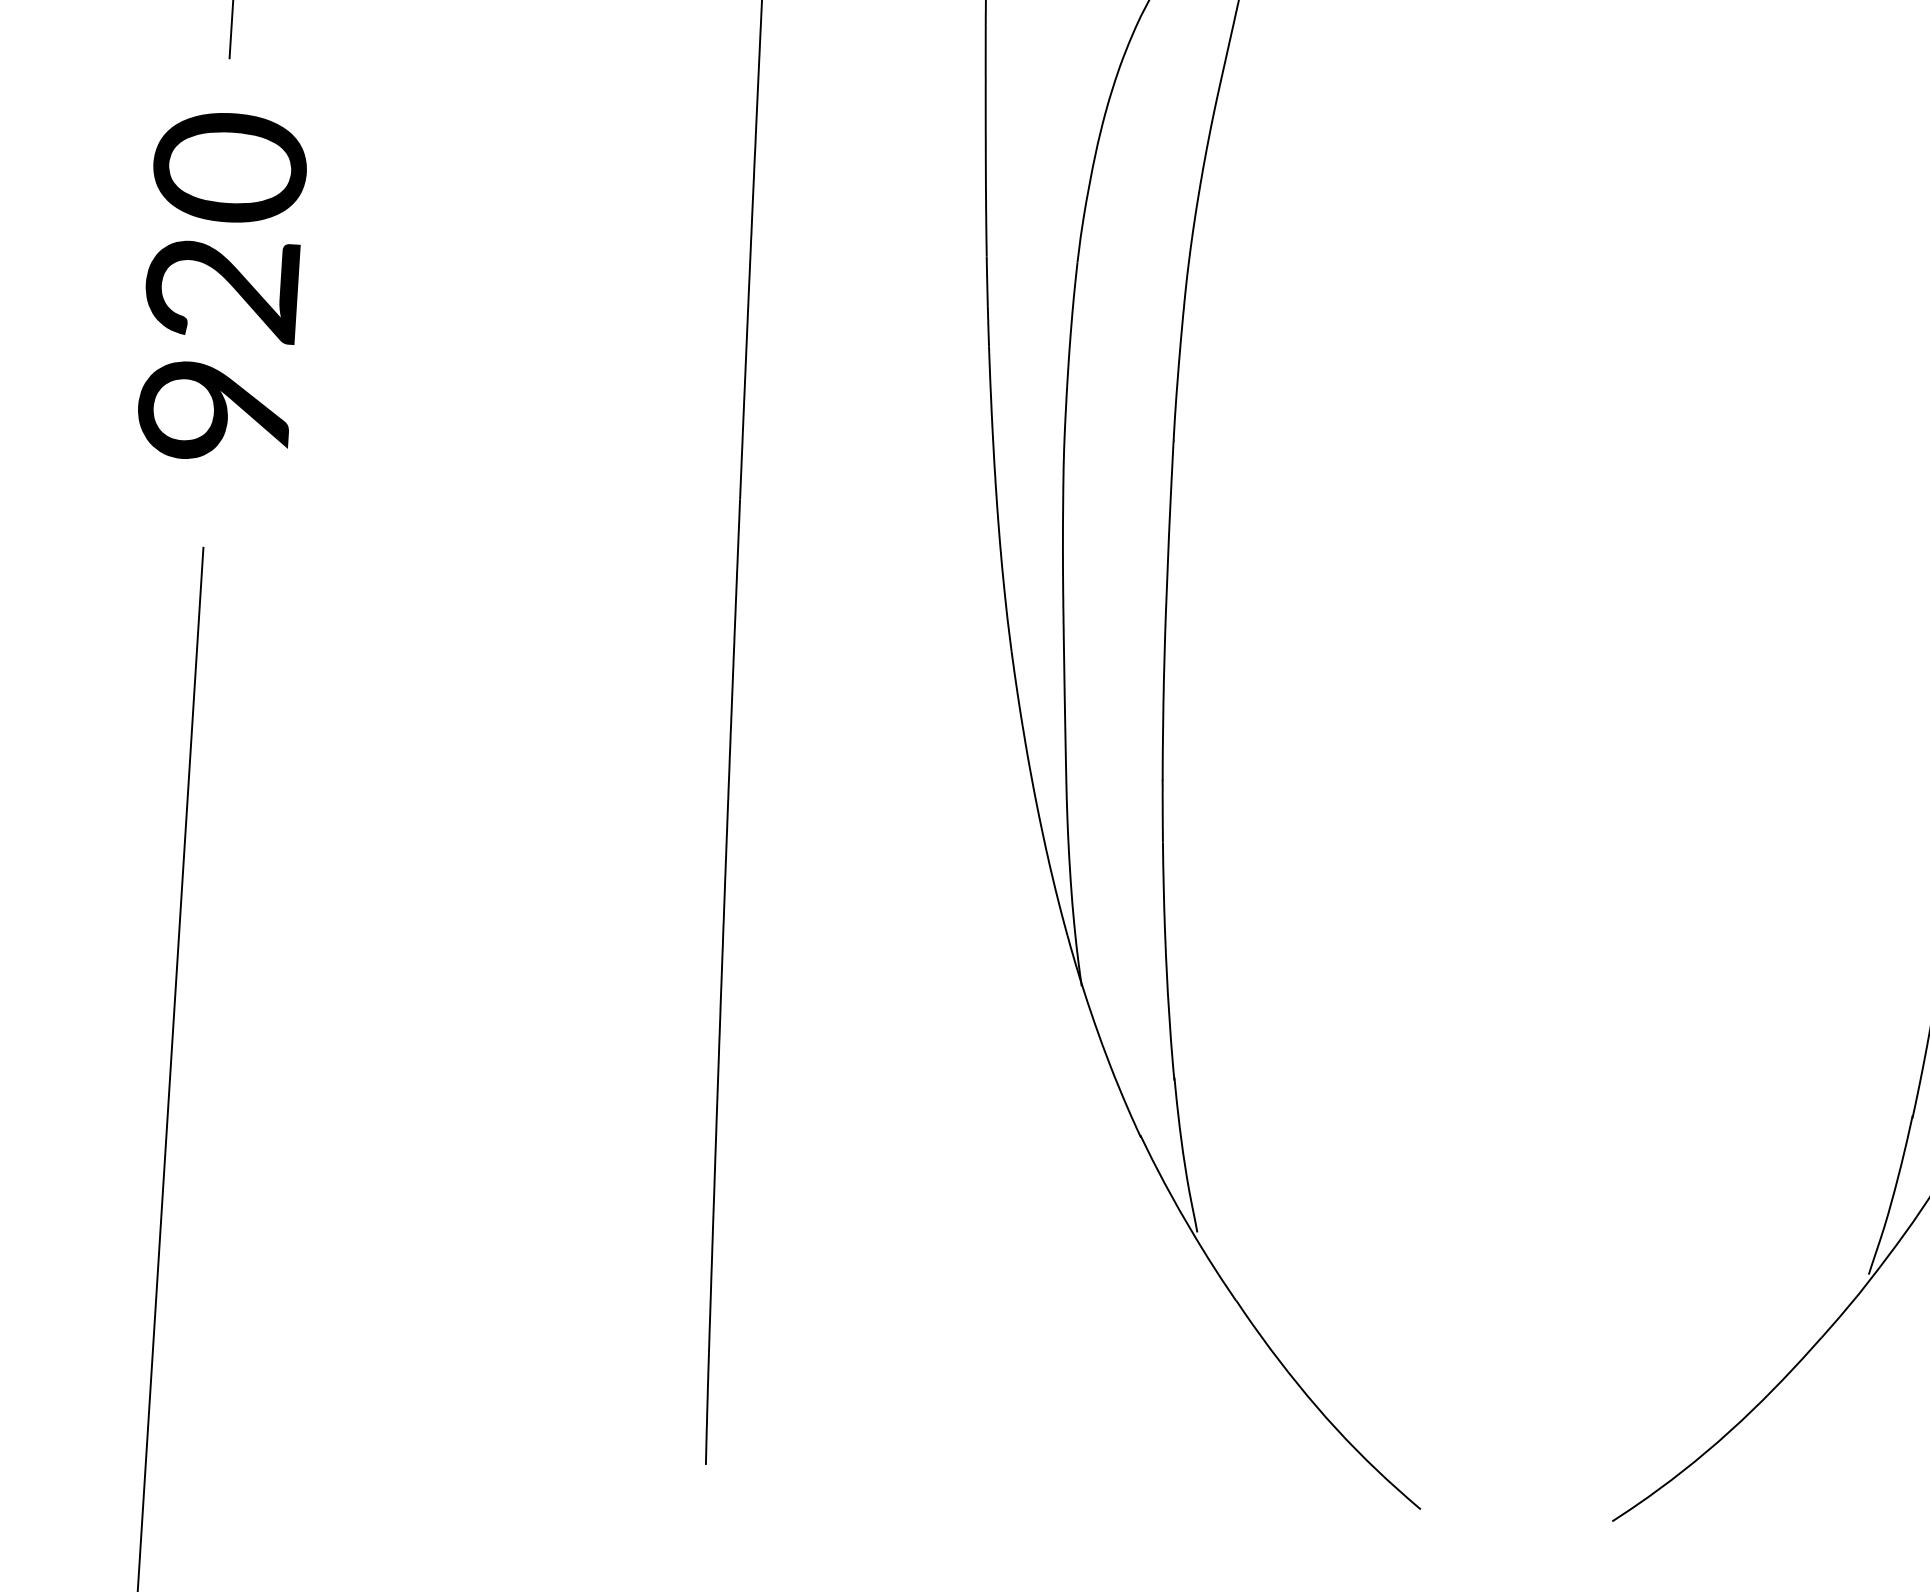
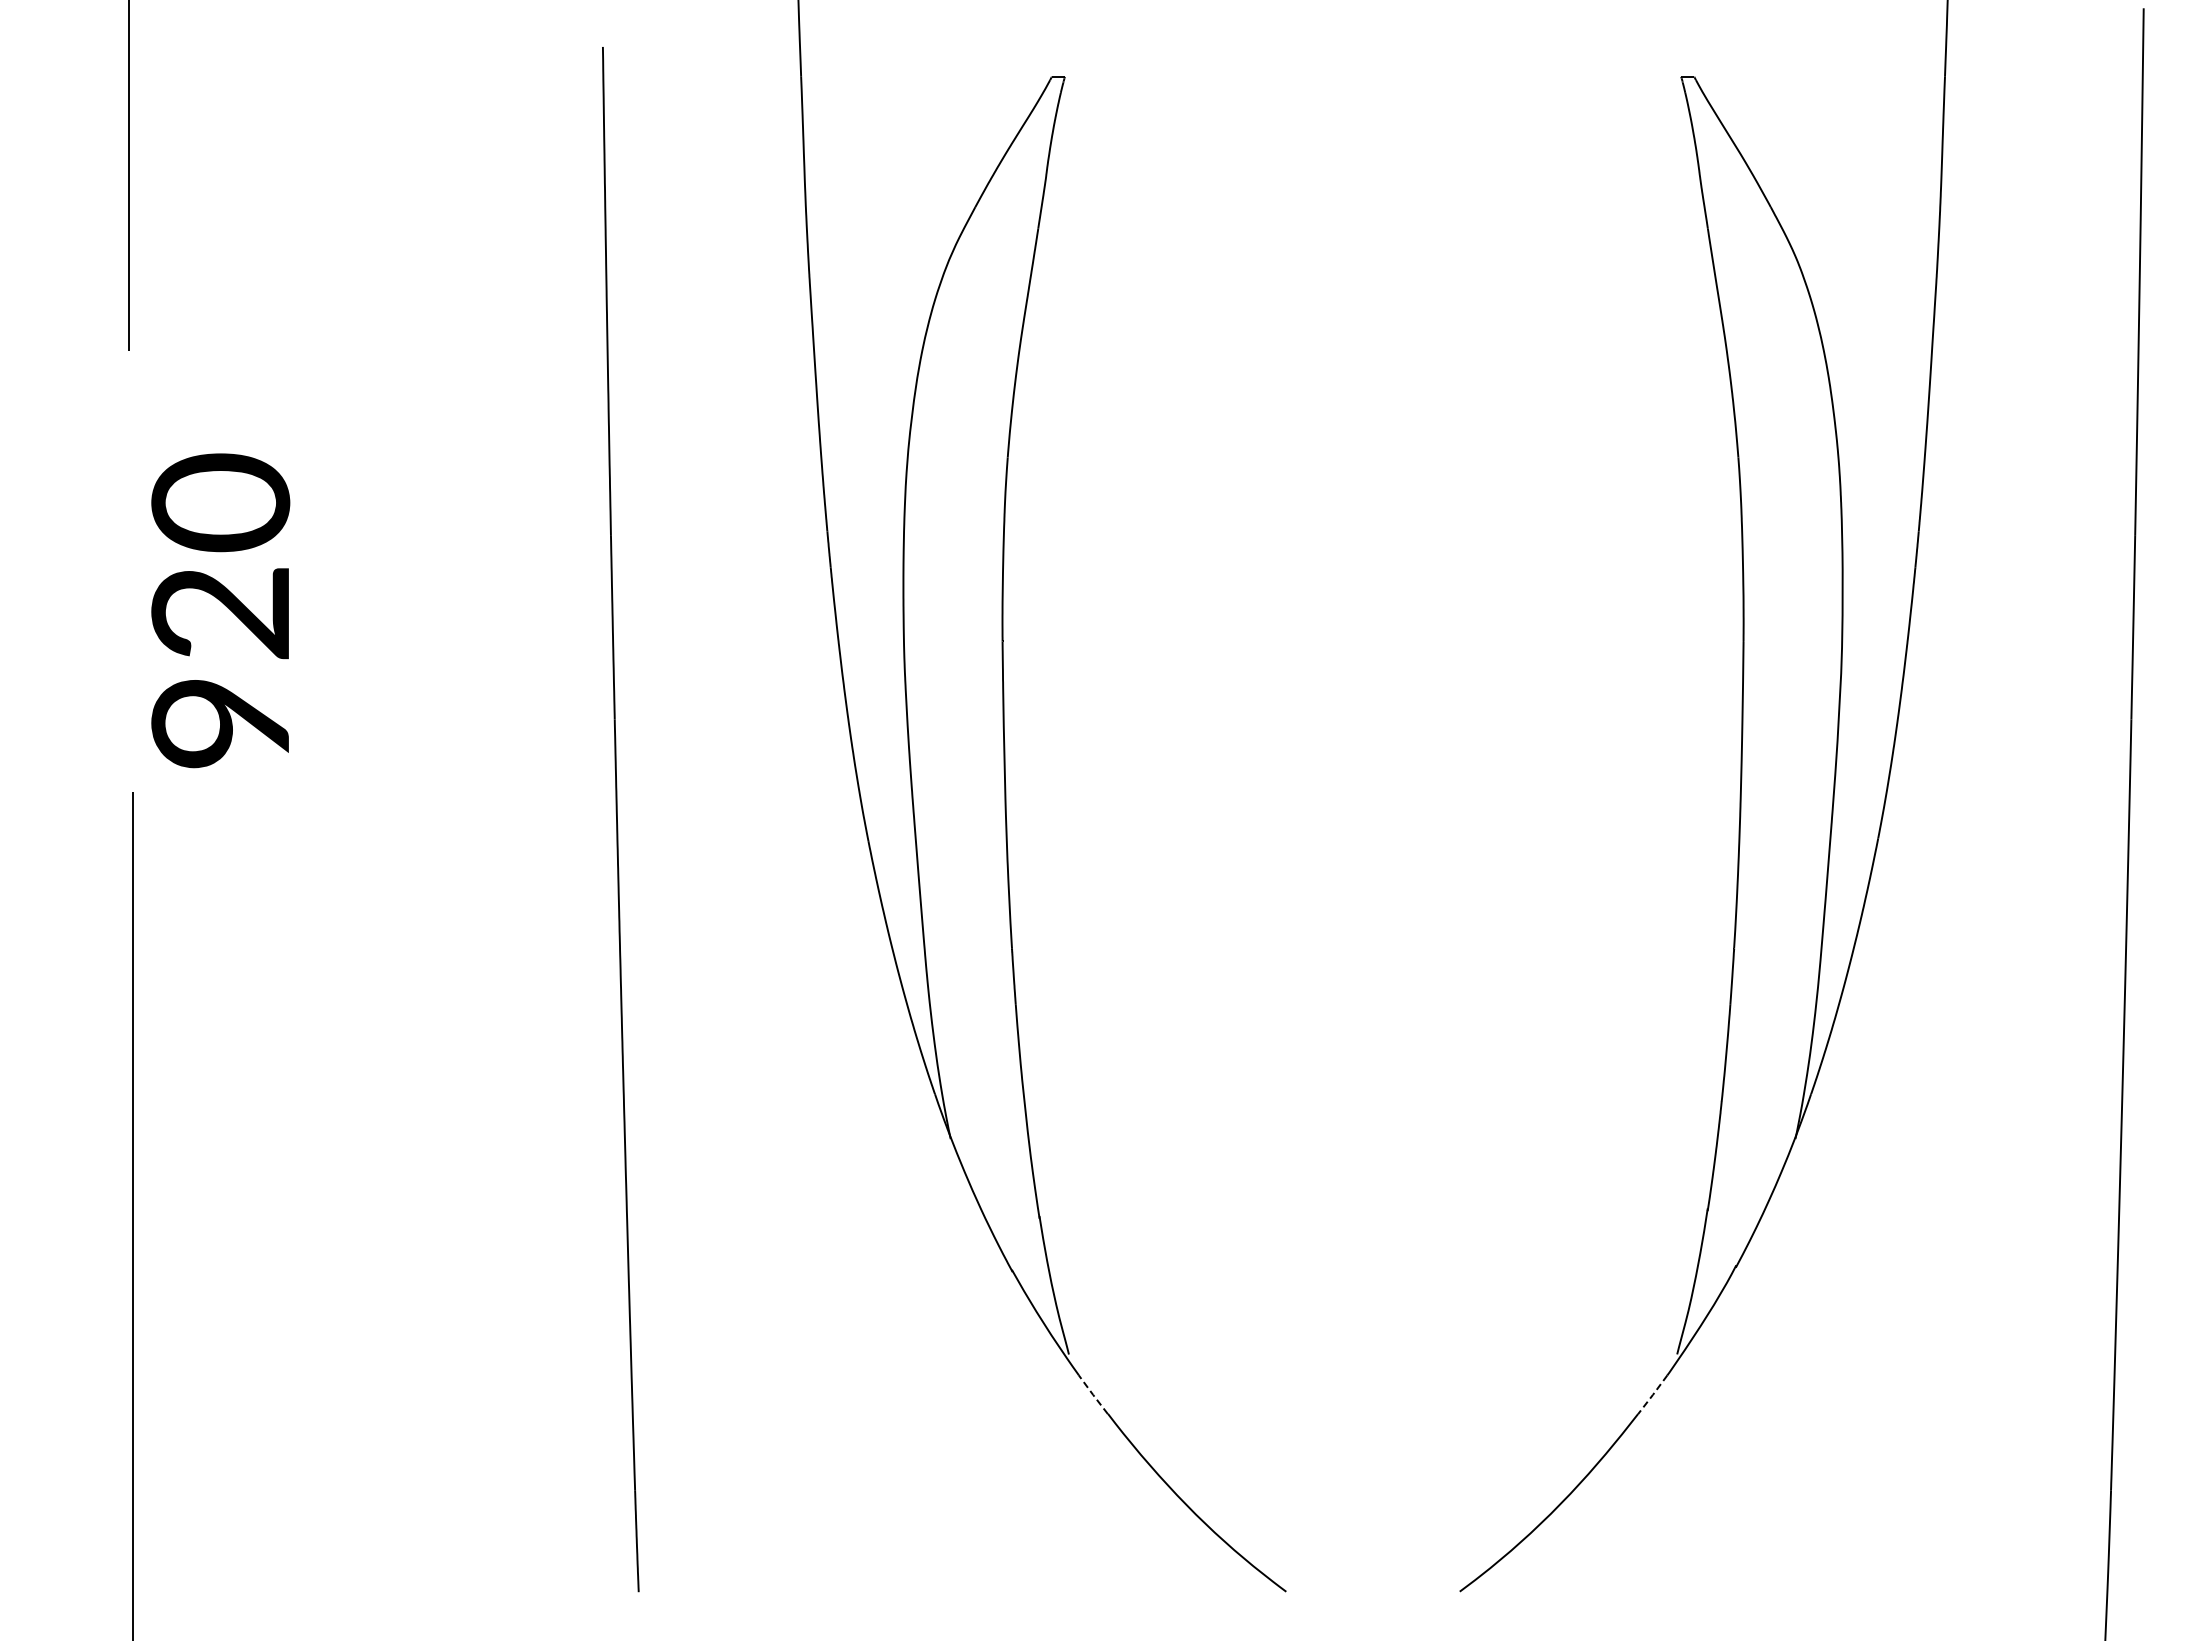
text: (222, 286) -> (220, 610), moved
line: (1221, 1278) -> (1093, 1394), solid -> dashed
line: (1838, 1317) -> (1652, 1394), solid -> dashed

